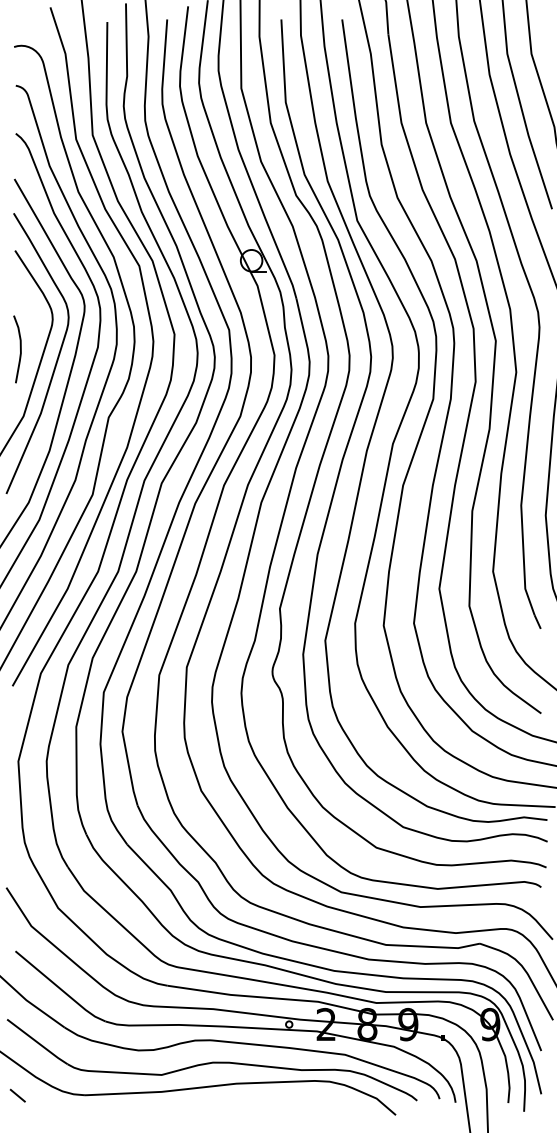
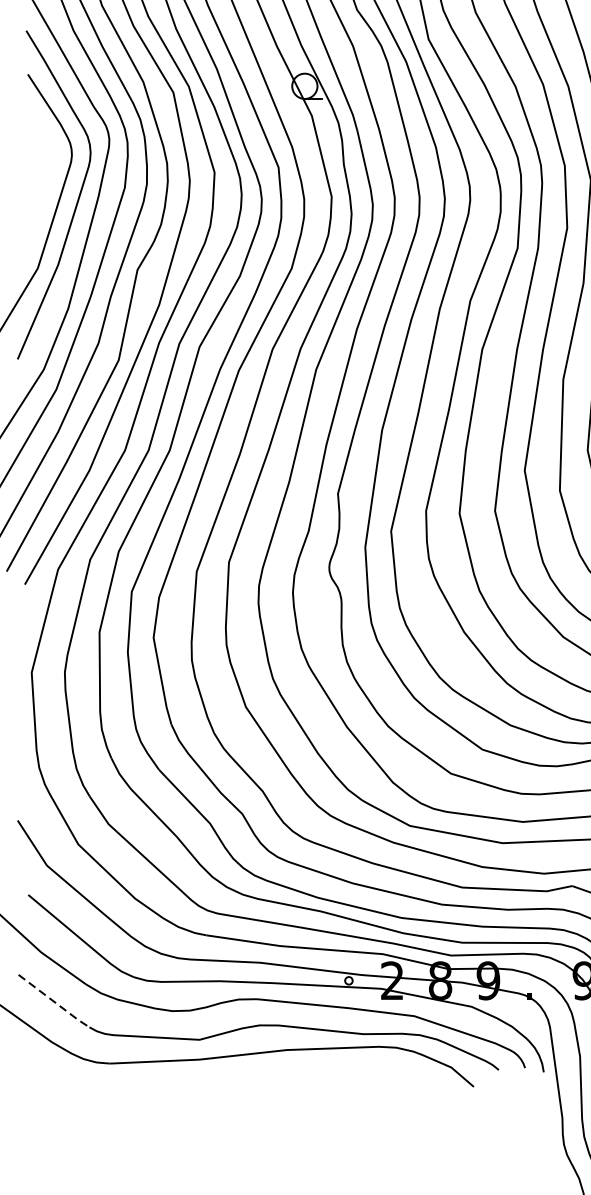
curve: (19, 347) -> (33, 187), removed
line: (38, 1043) -> (55, 1002), solid -> dashed
line: (17, 1095) -> (30, 1063), removed

